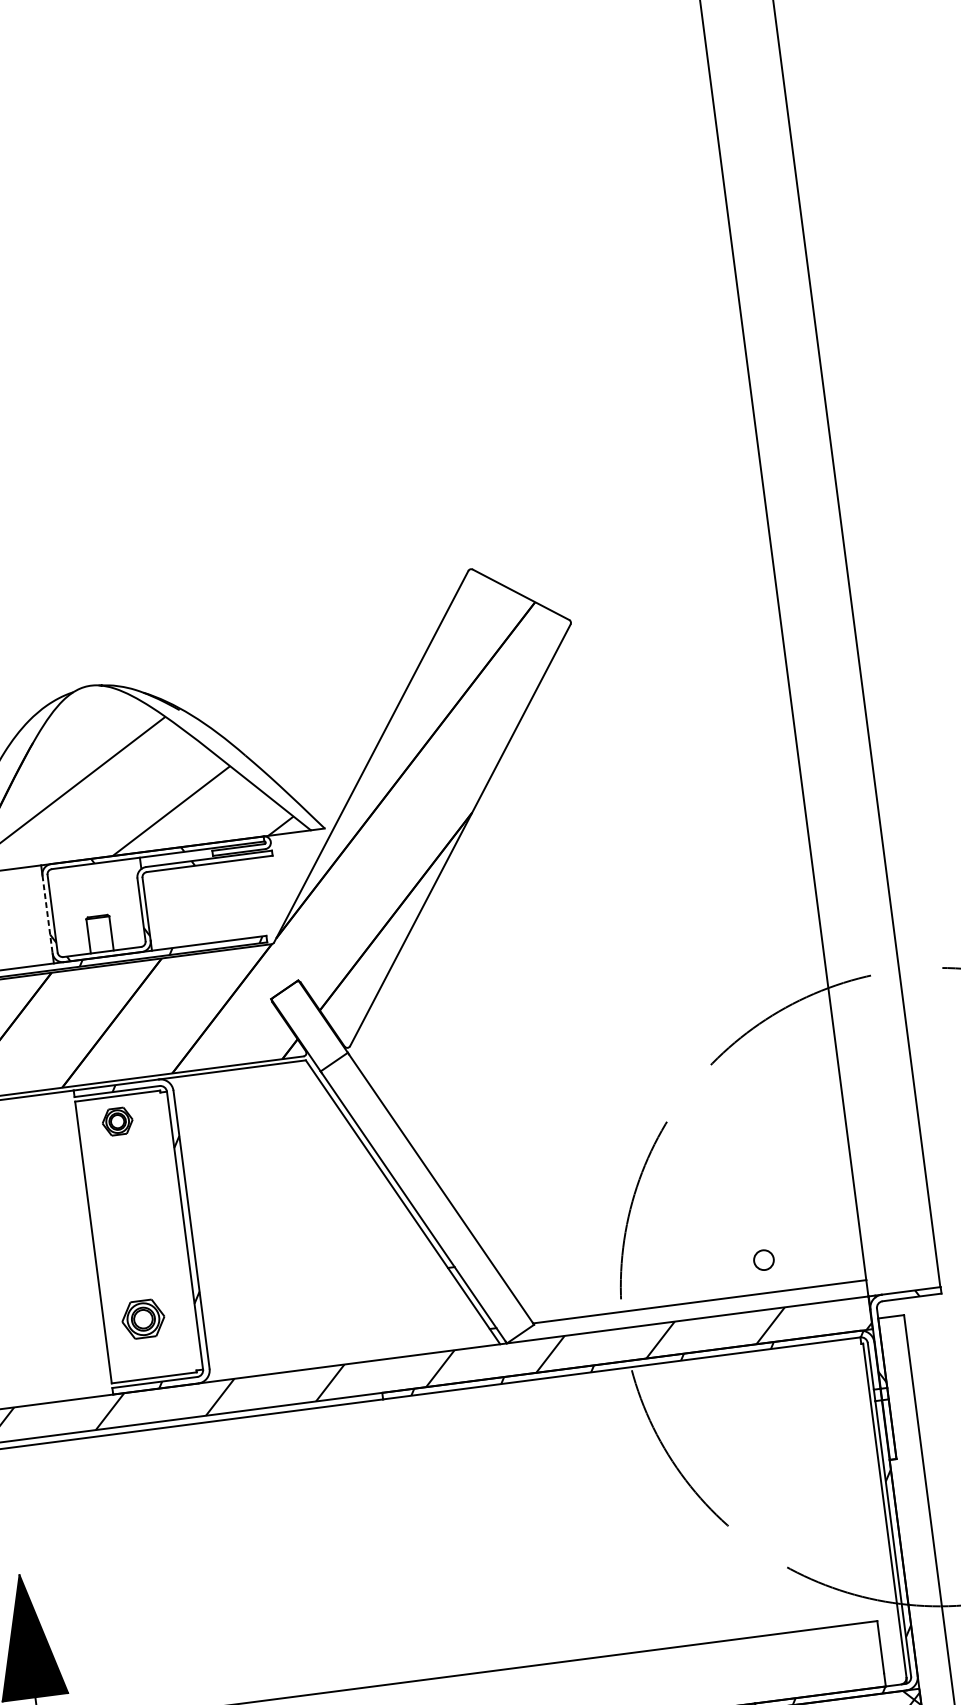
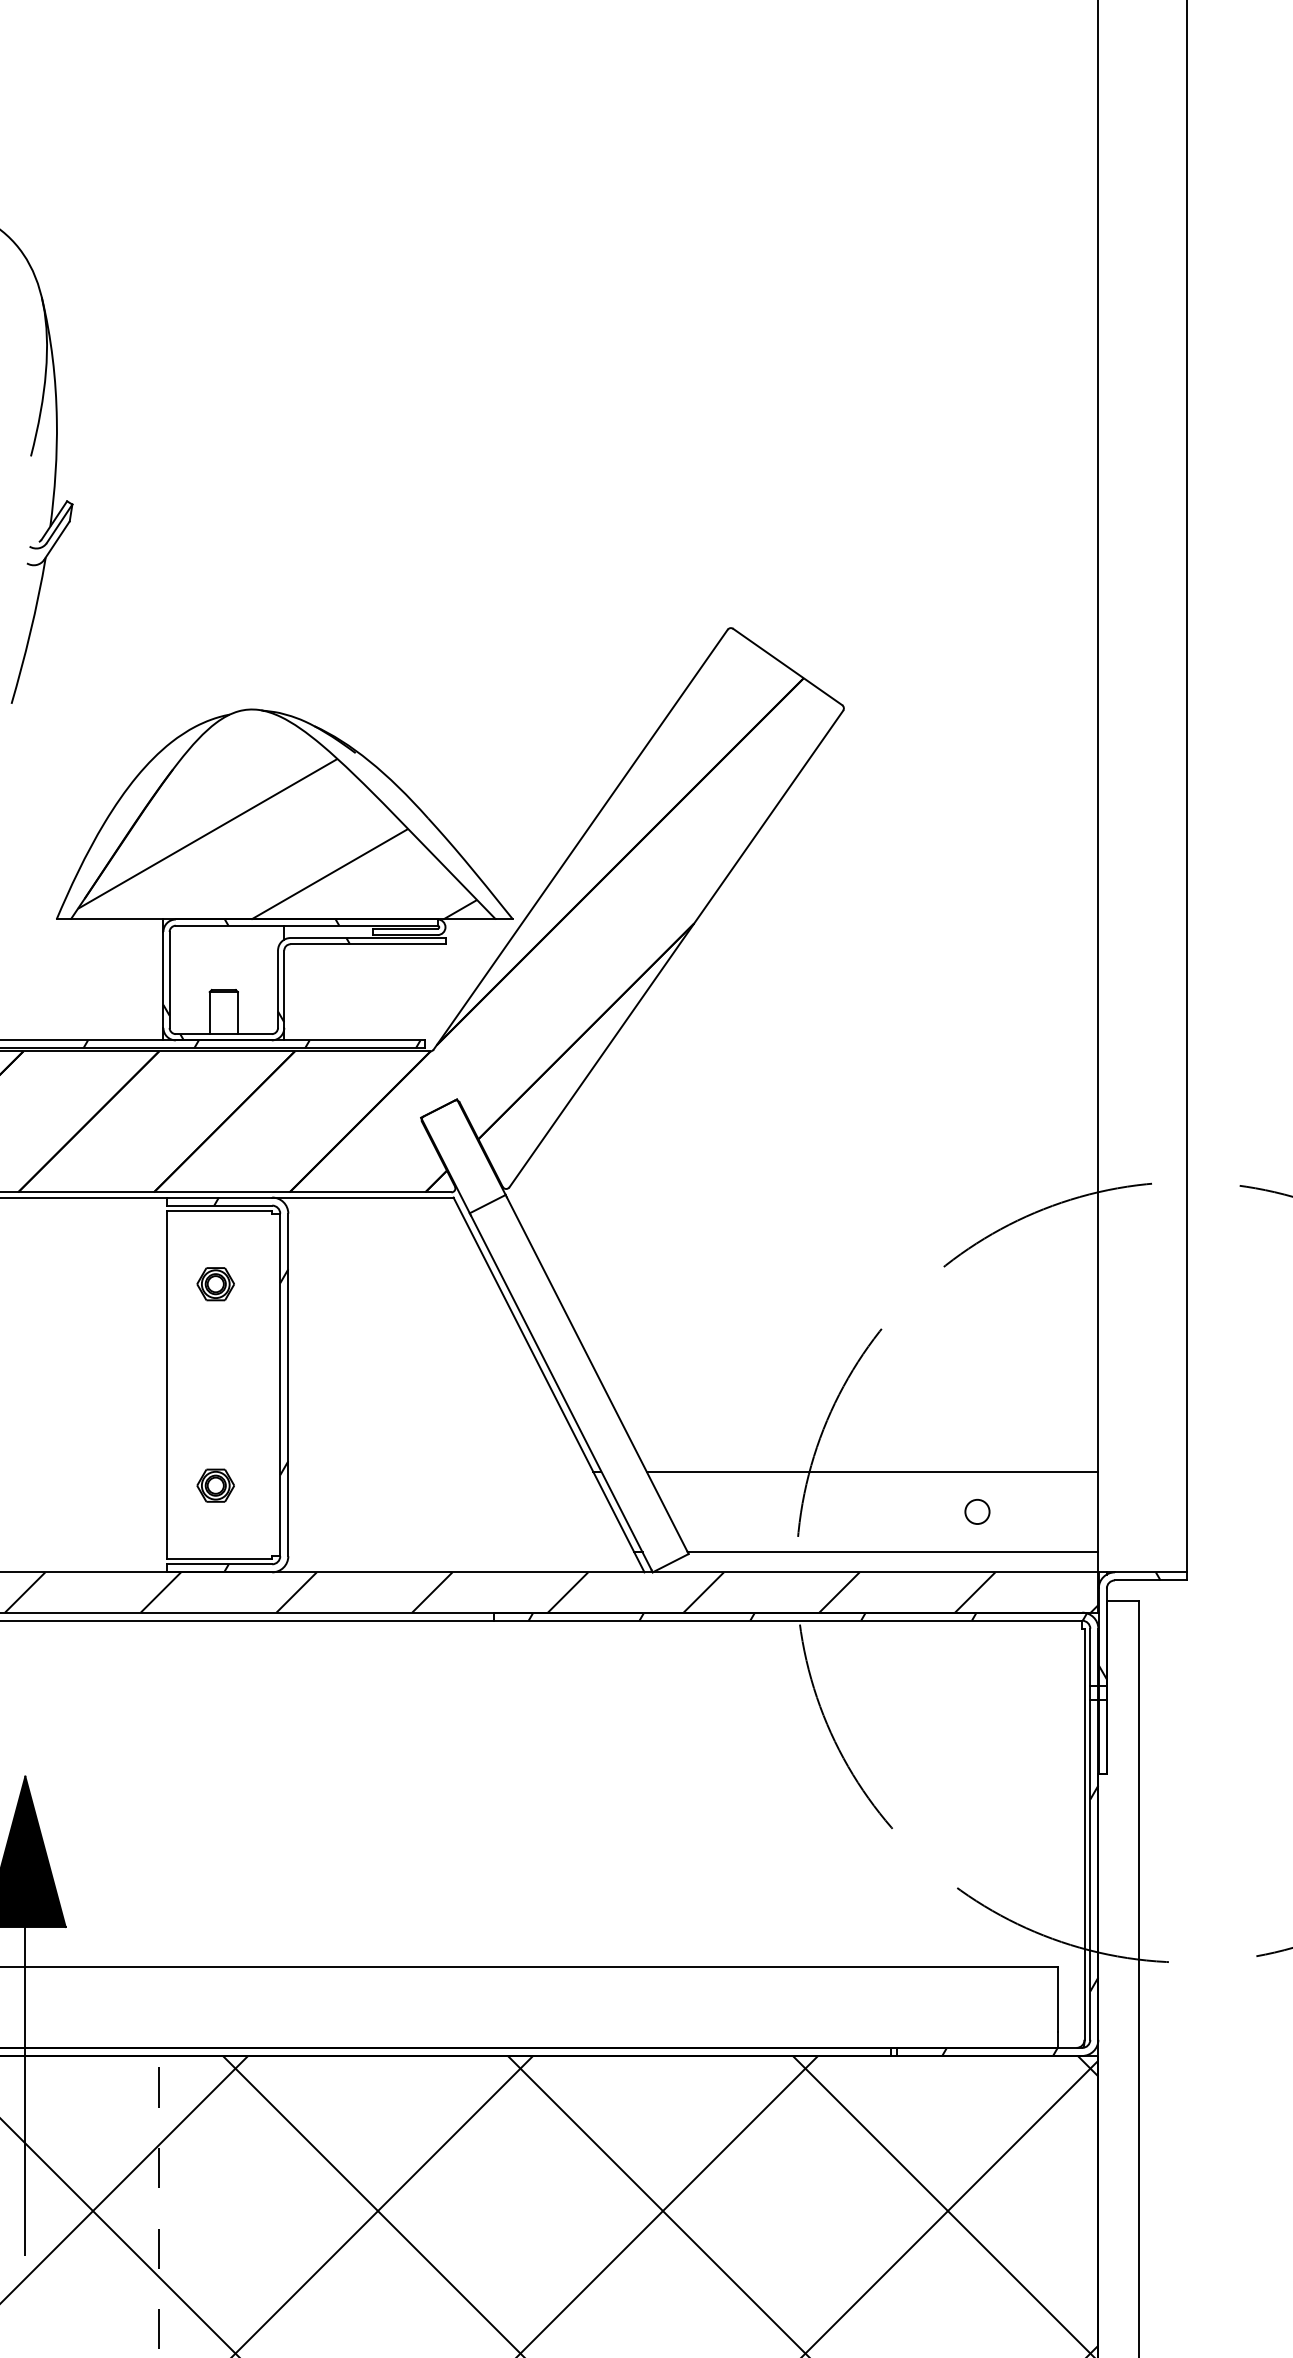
line: (47, 914) -> (163, 979), dashed -> solid
part: (117, 1121) -> (215, 1284), moved
line: (674, 1238) -> (872, 1471), added
part: (143, 1319) -> (215, 1485), size x0.71

